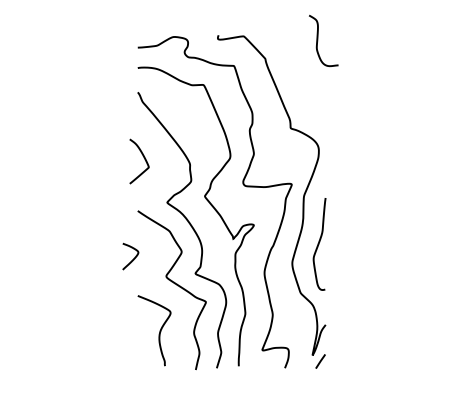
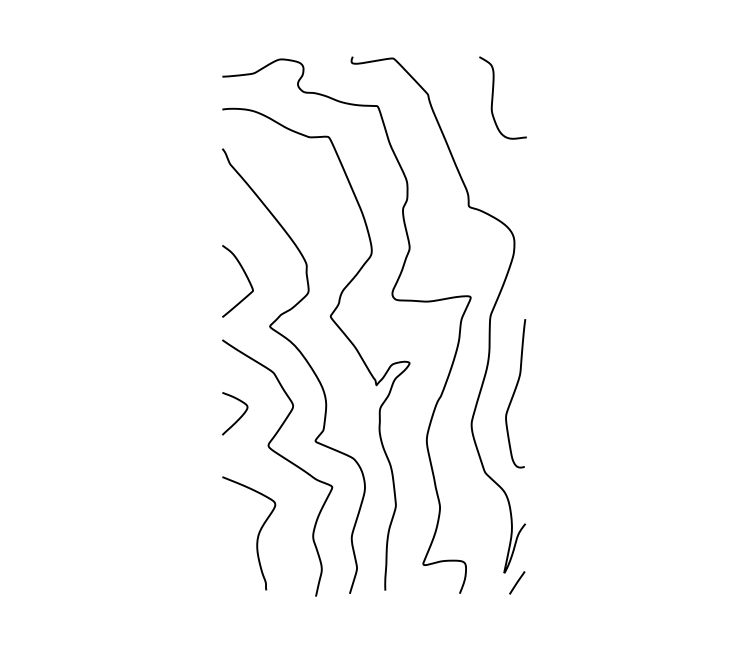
curve: (318, 40) -> (494, 97), moved
curve: (144, 159) -> (246, 278), moved
curve: (133, 258) -> (239, 416), moved

